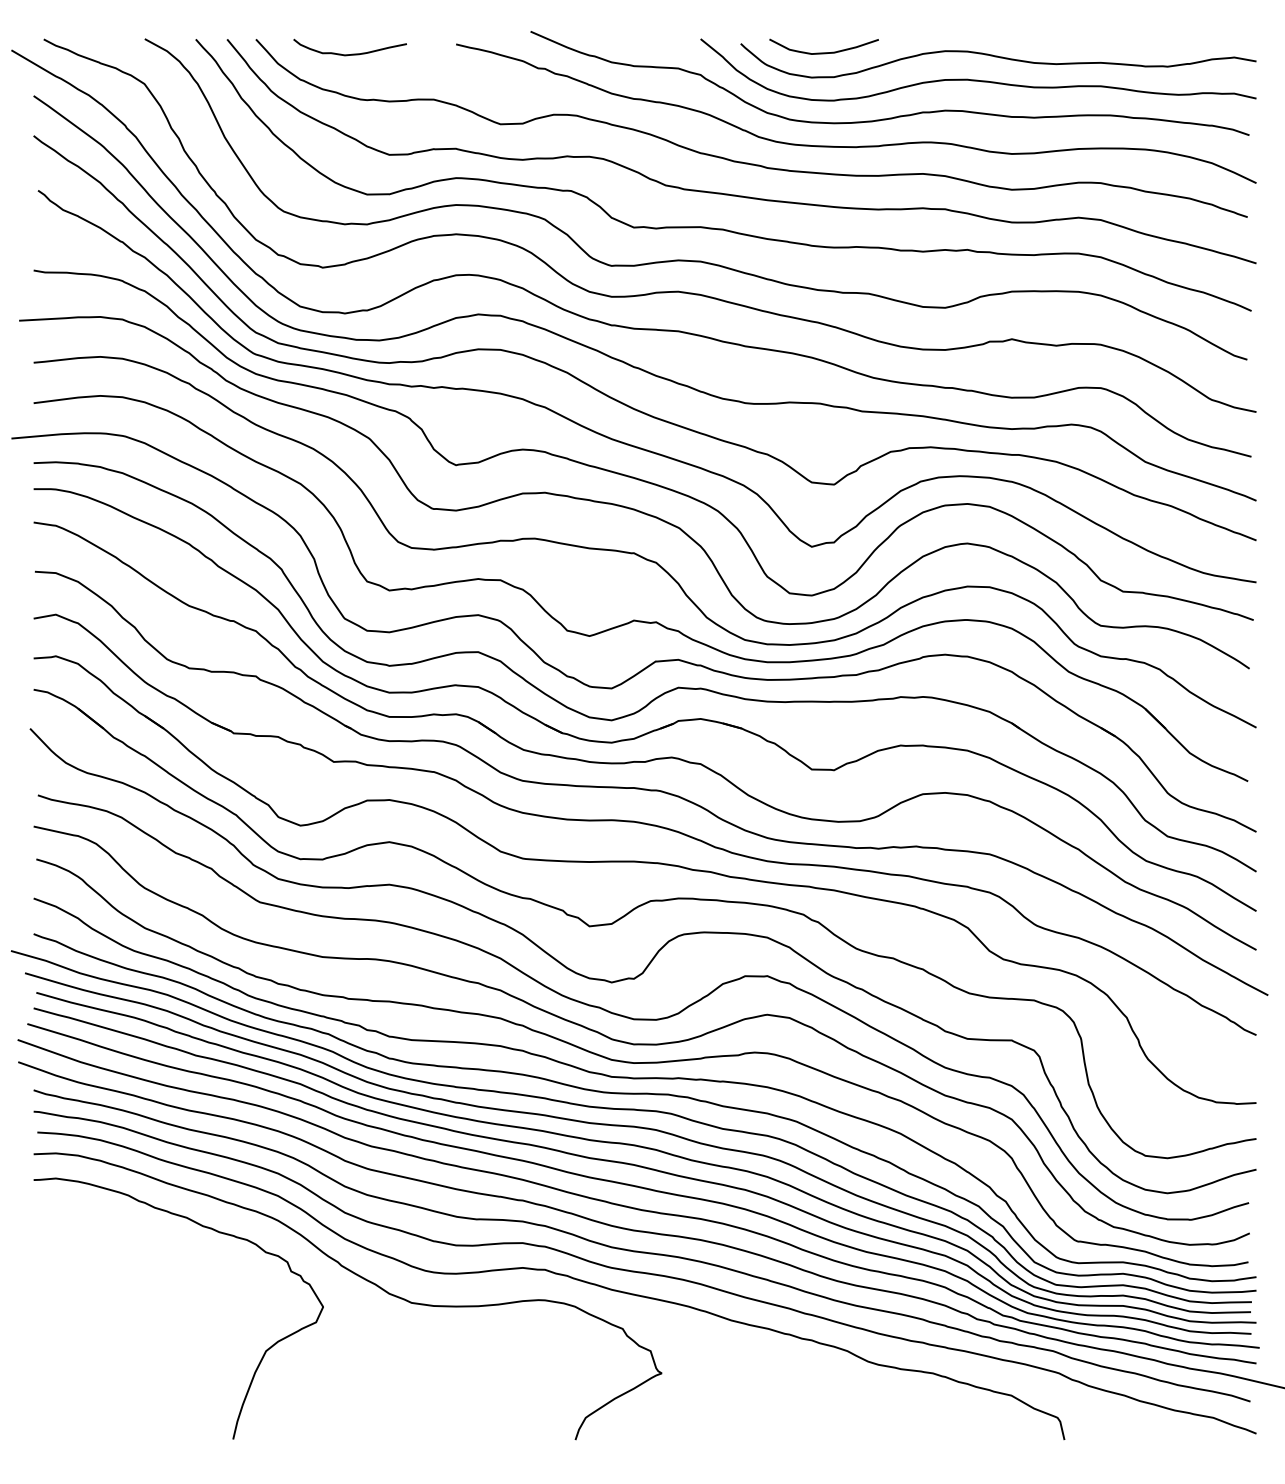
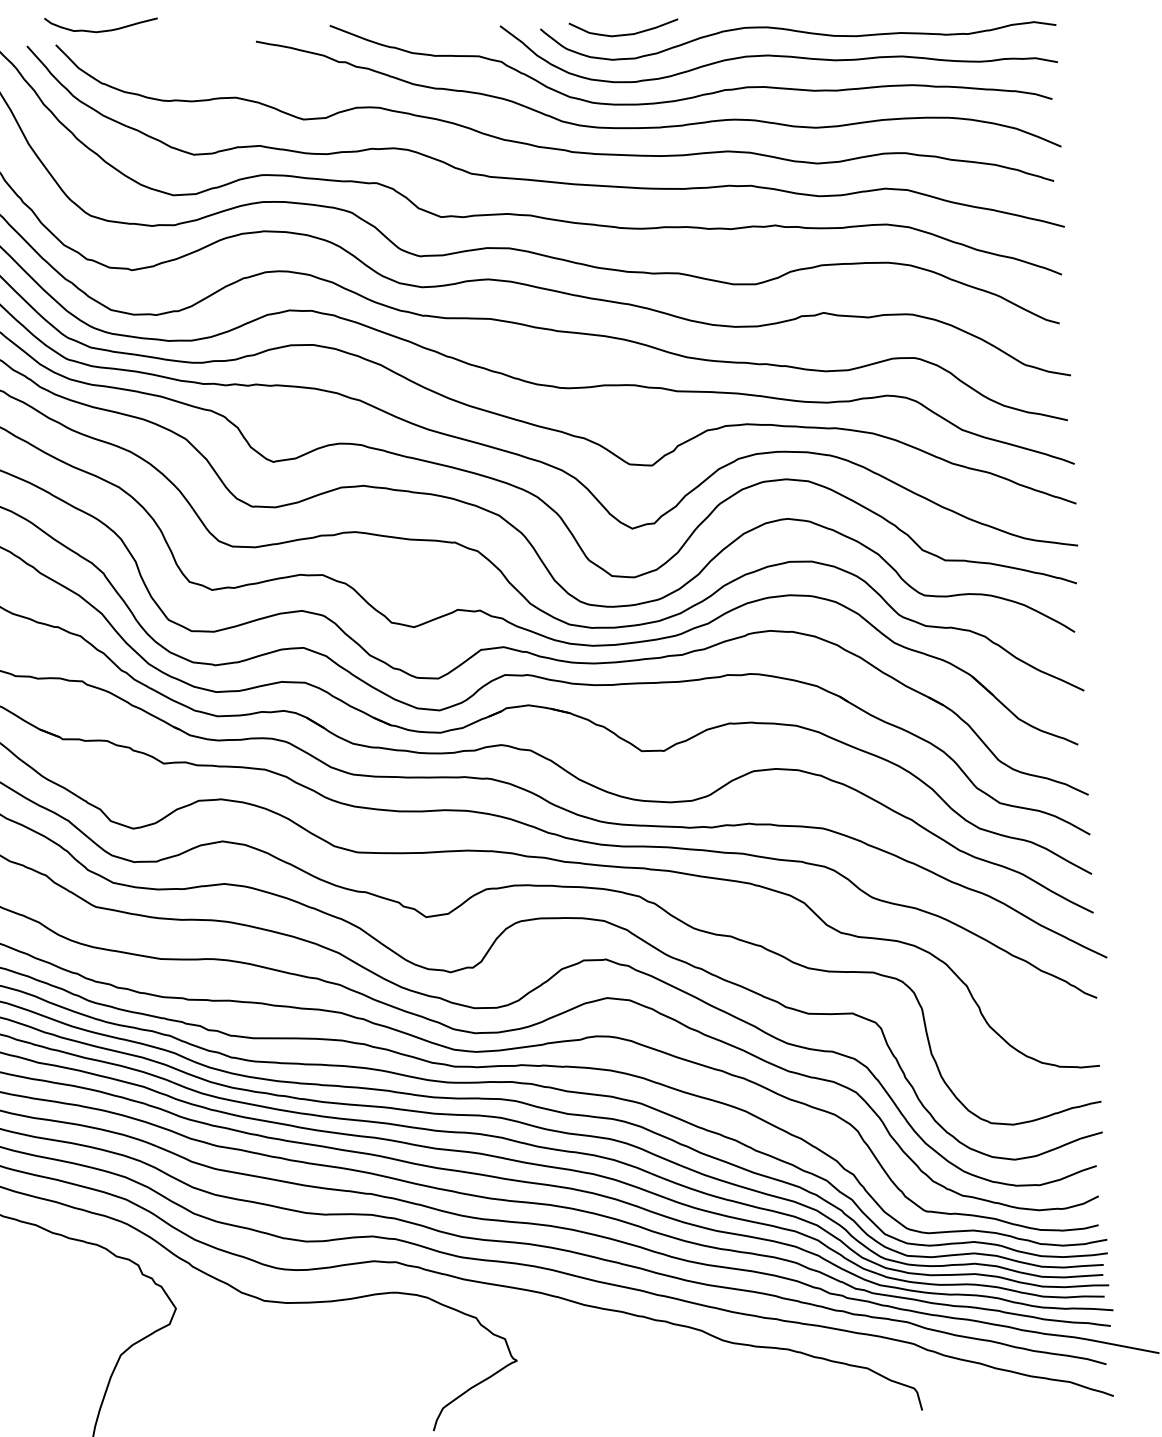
curve: (351, 53) -> (102, 30), moved

